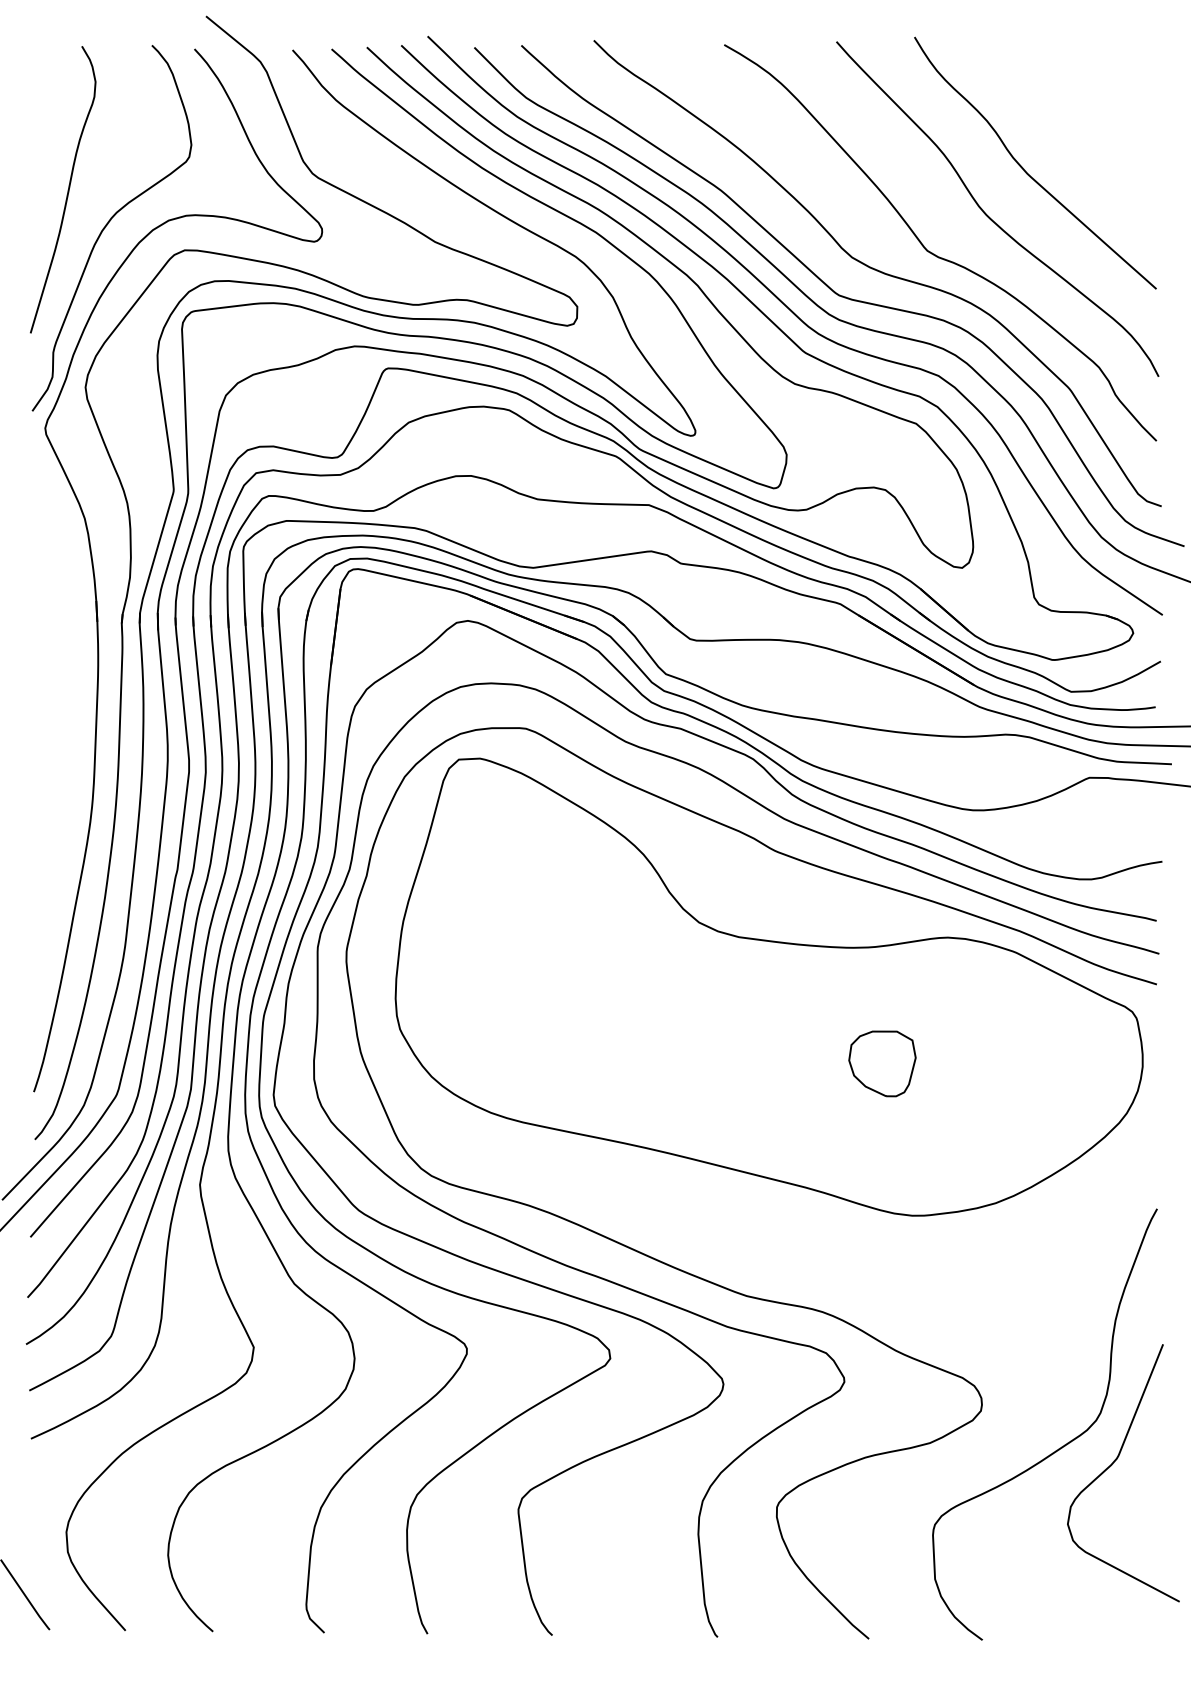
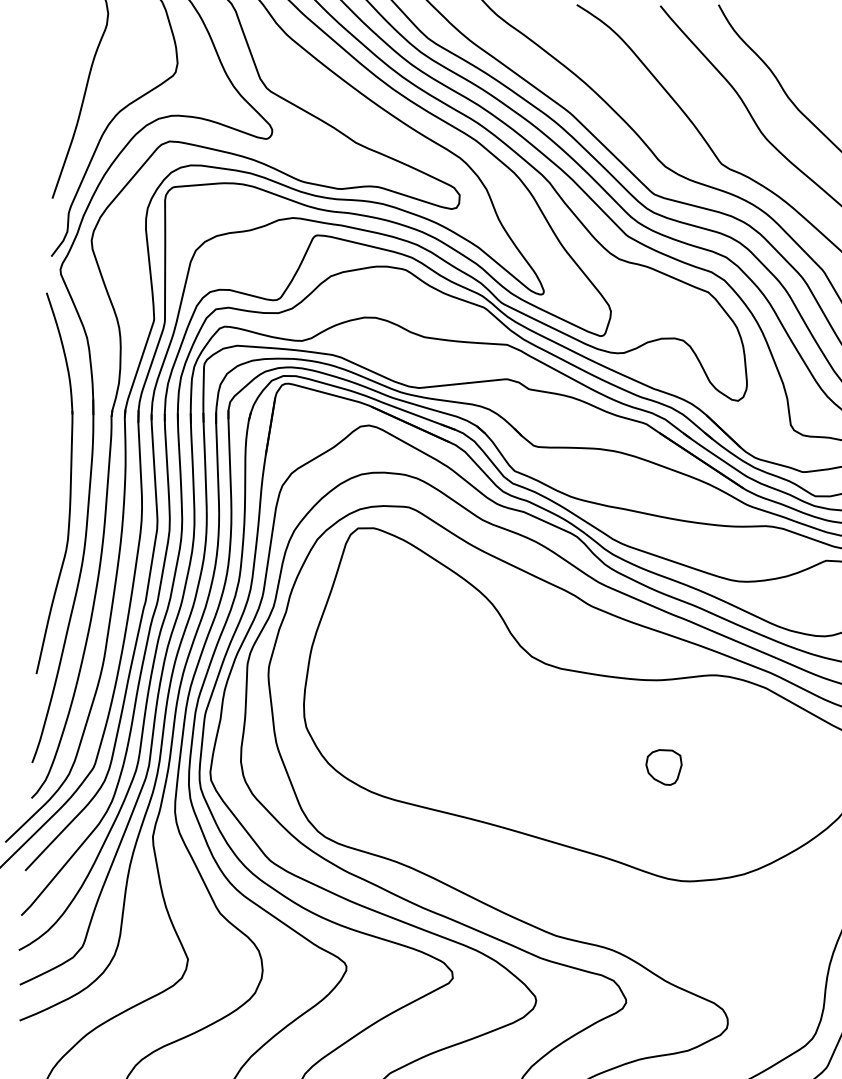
part: (69, 716) -> (69, 484), added
part: (881, 1064) -> (663, 767), size x0.71

